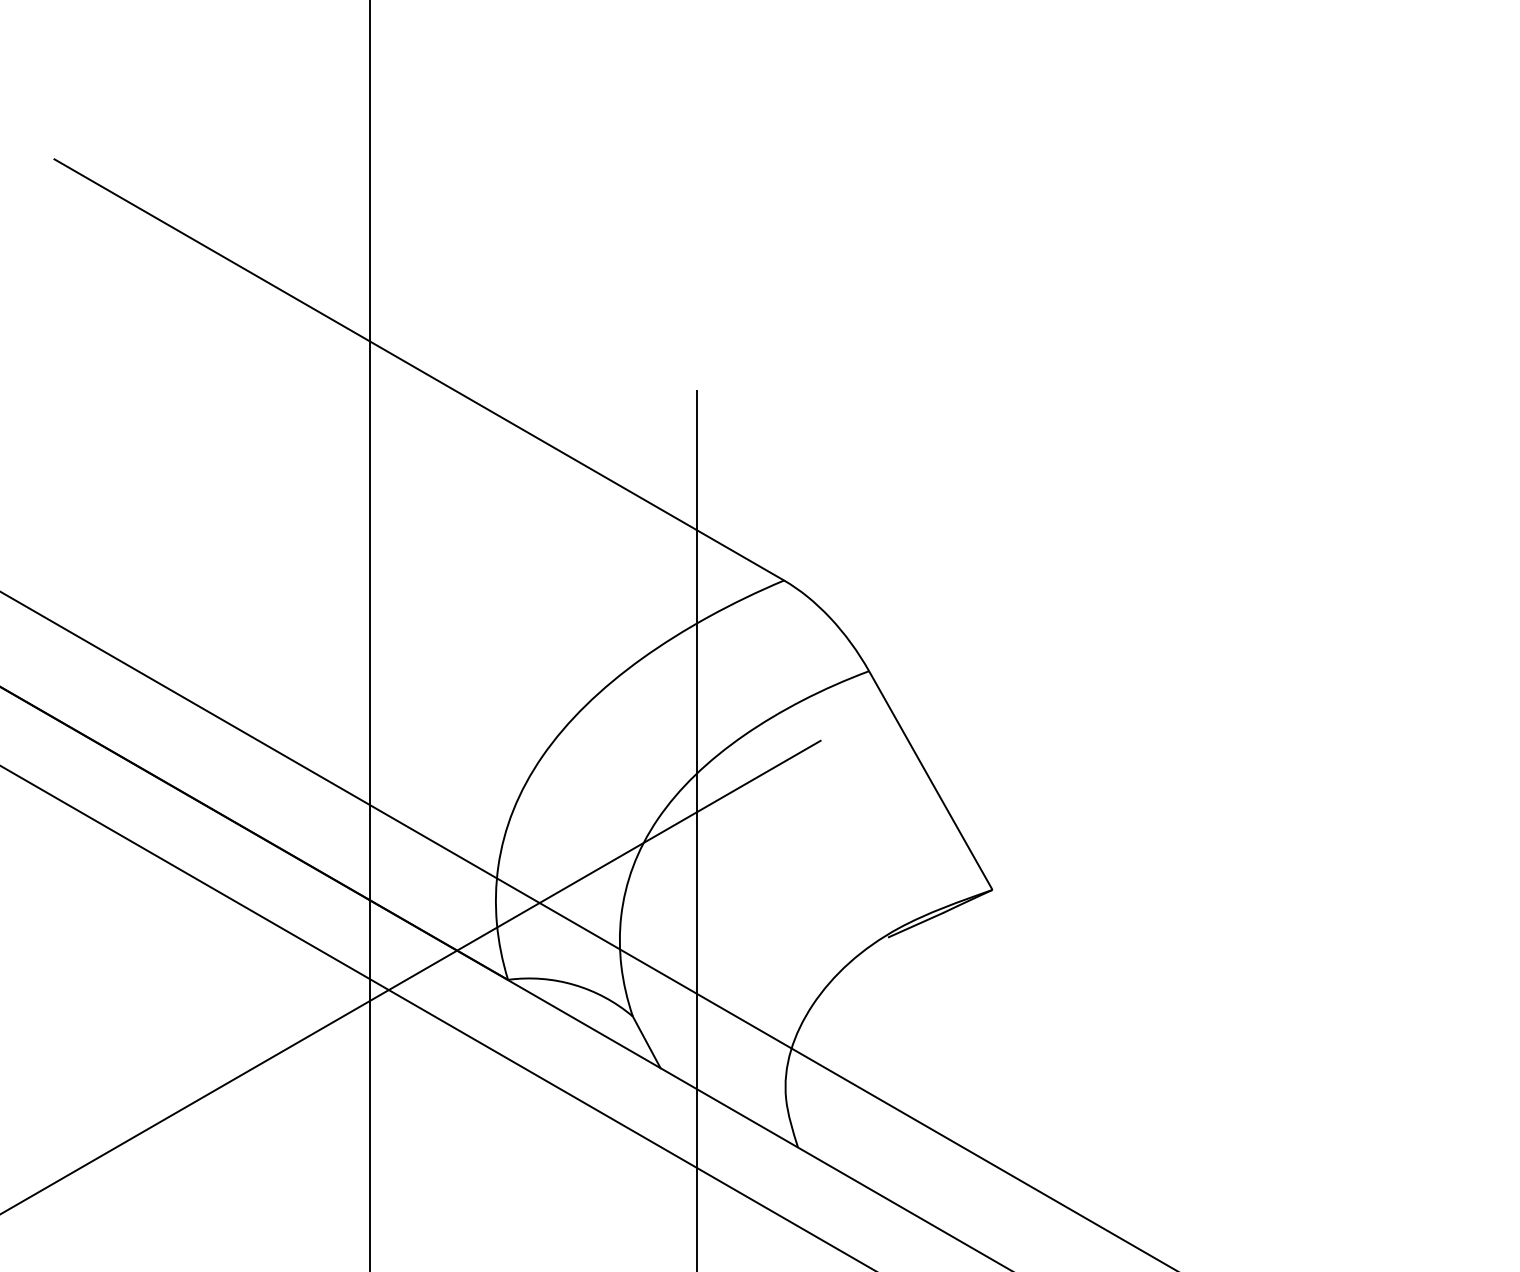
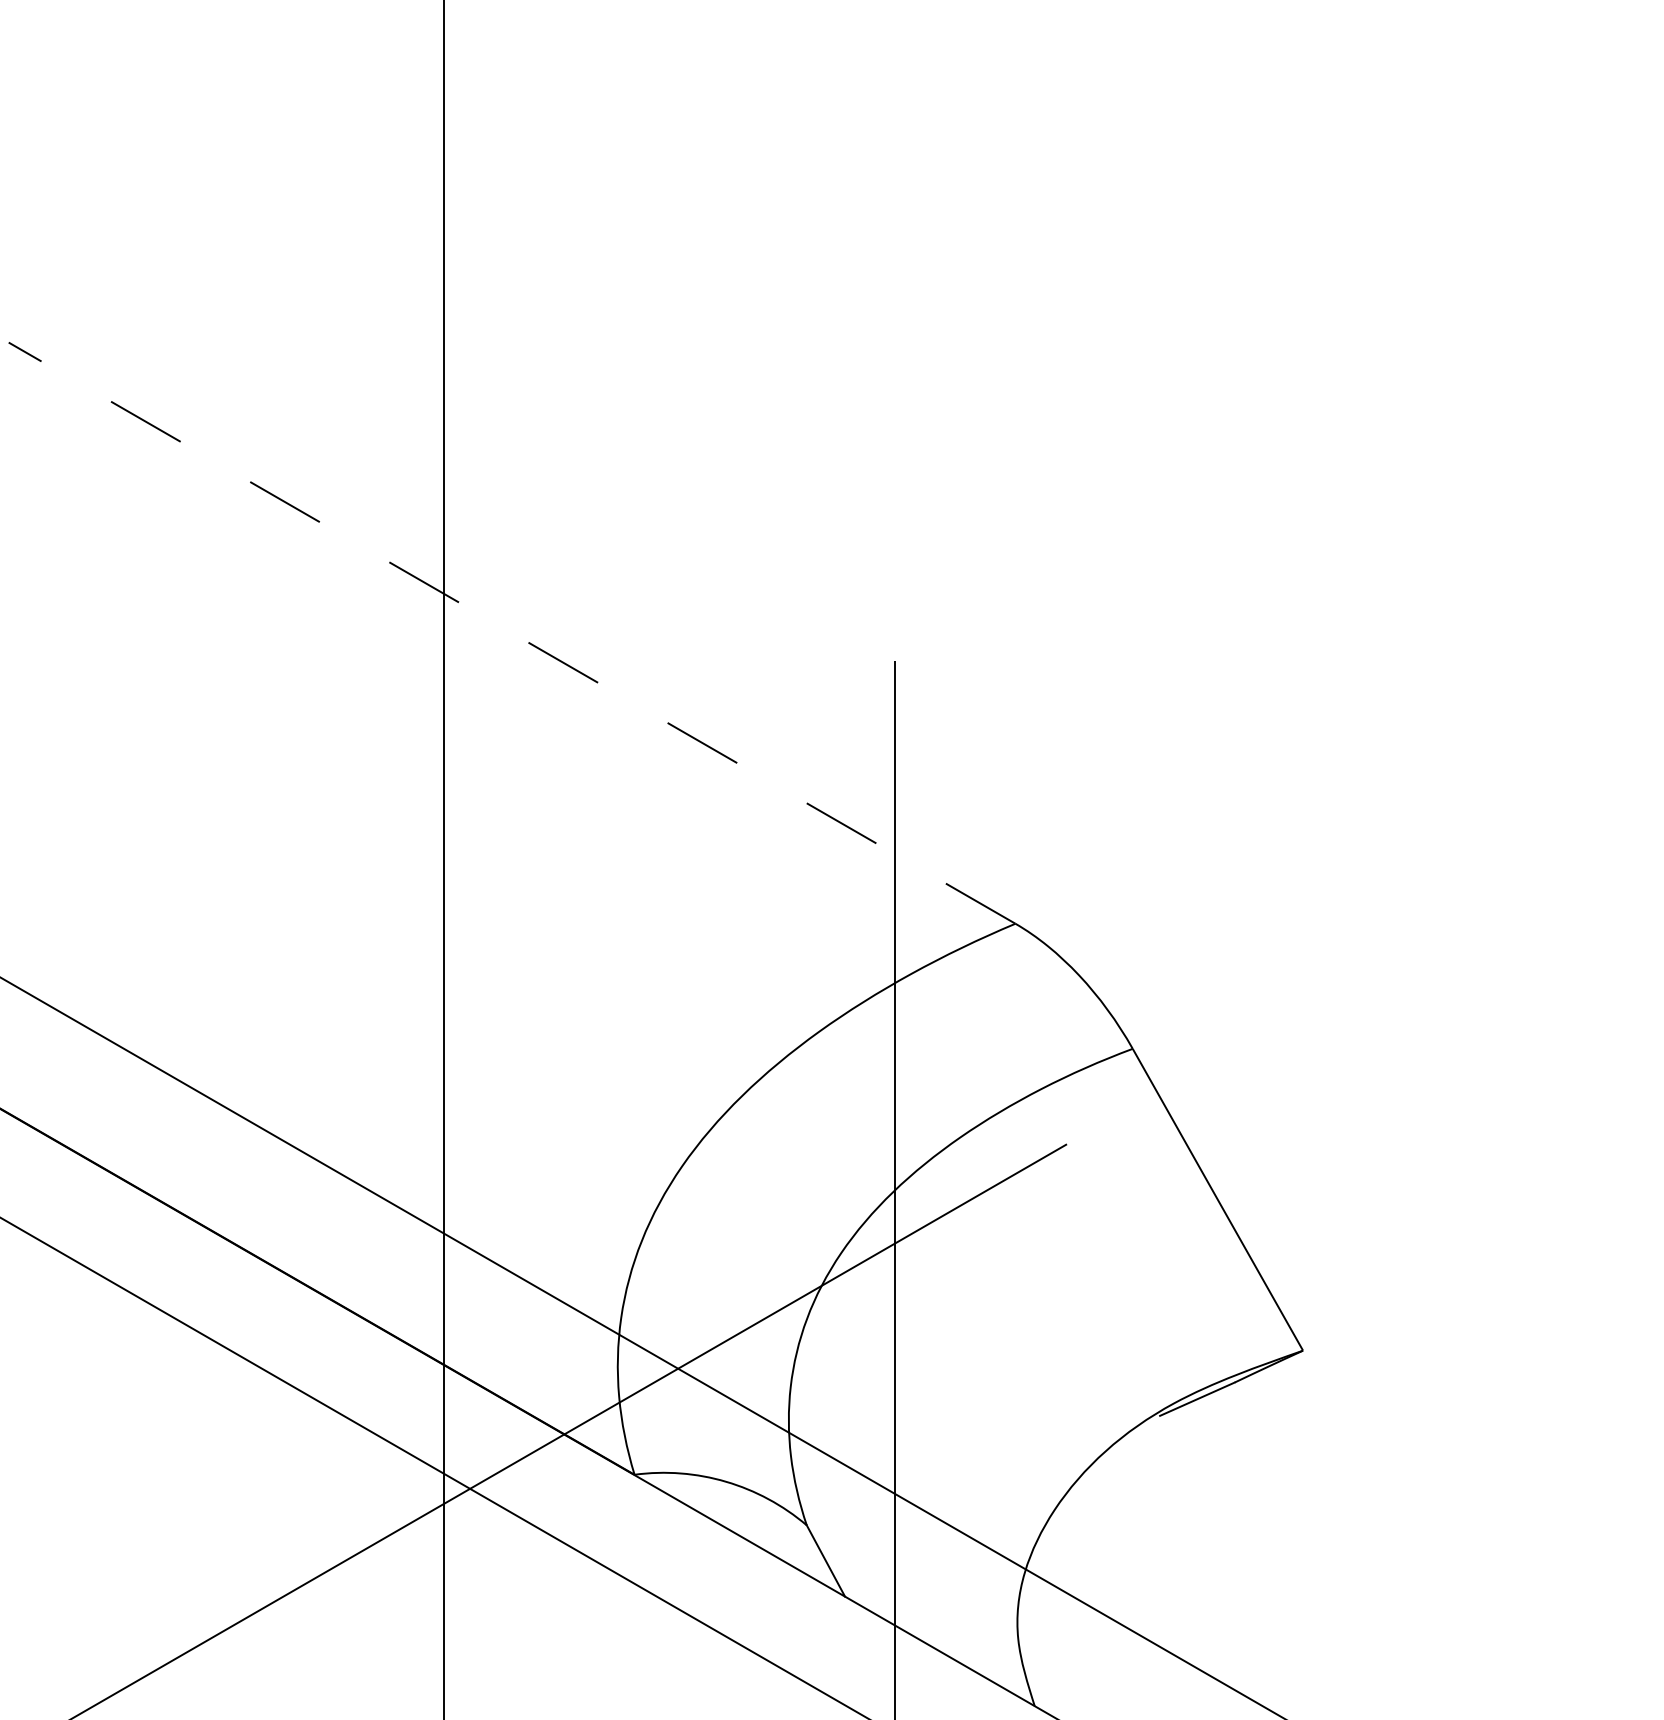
line: (418, 369) -> (510, 632), solid -> dashed

